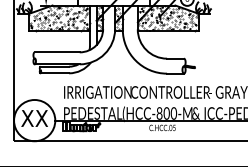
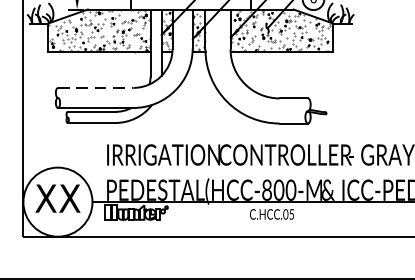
line: (57, 52) -> (96, 88), solid -> dashed

